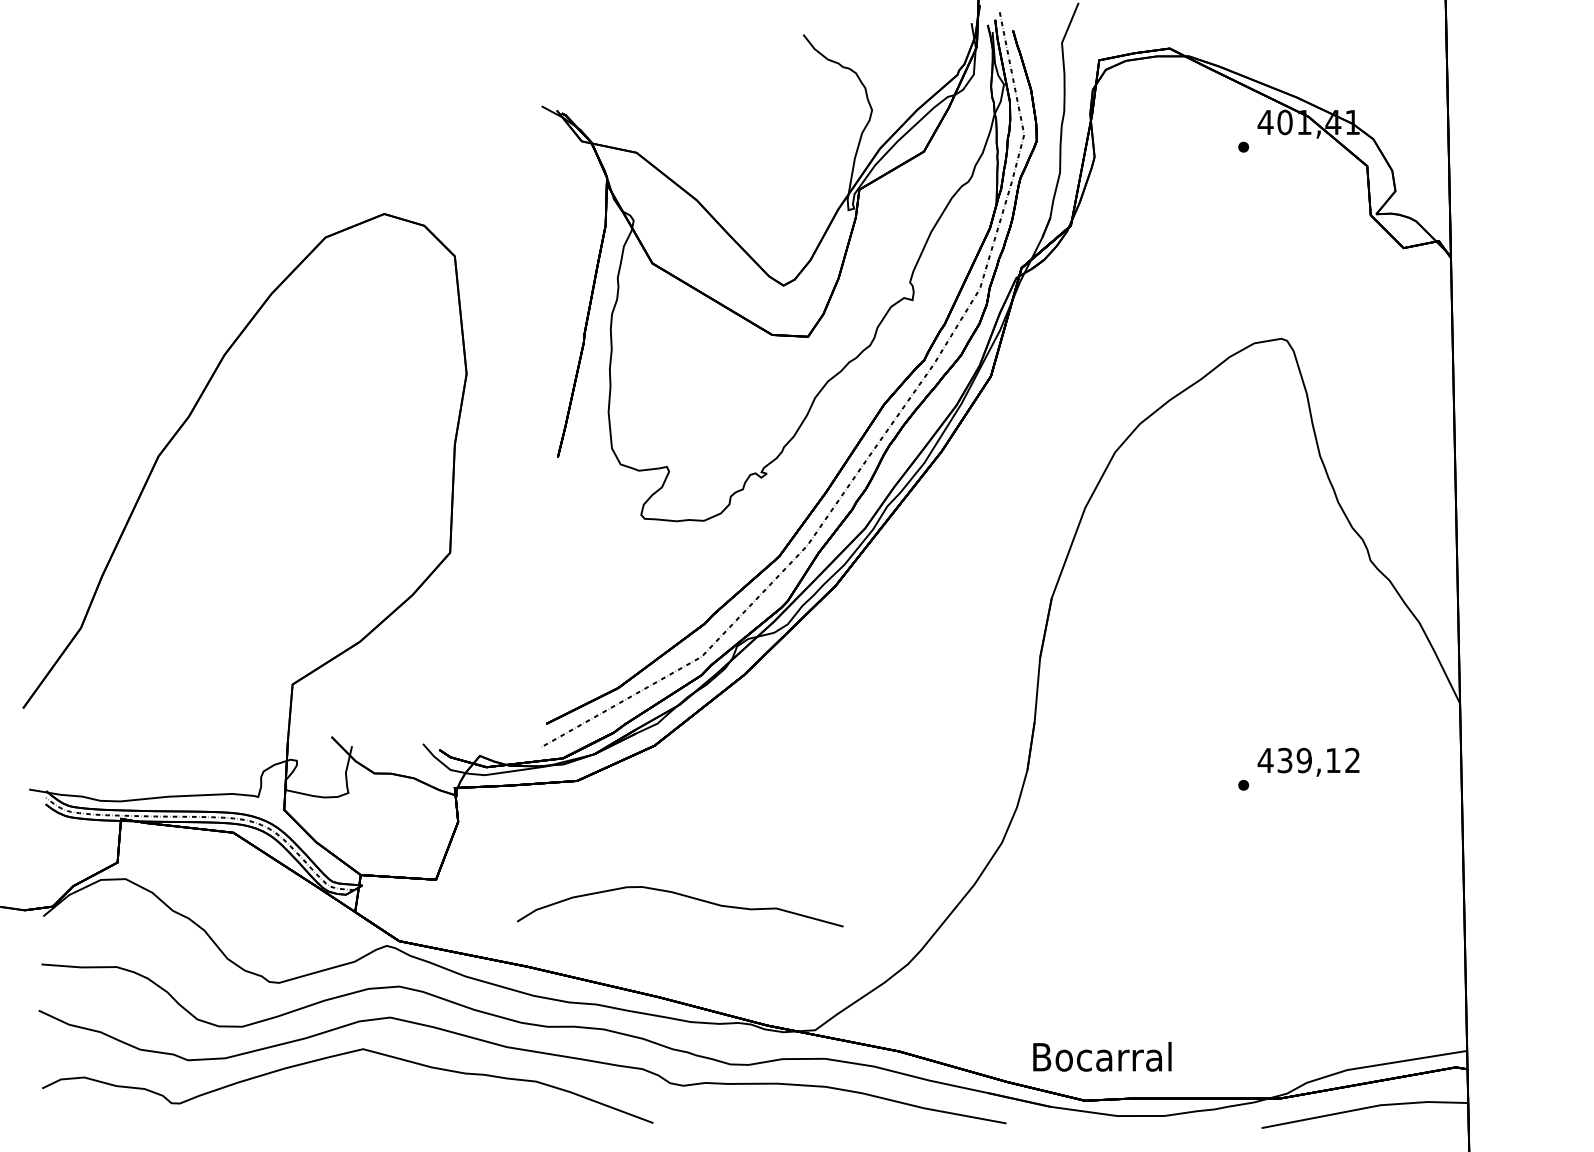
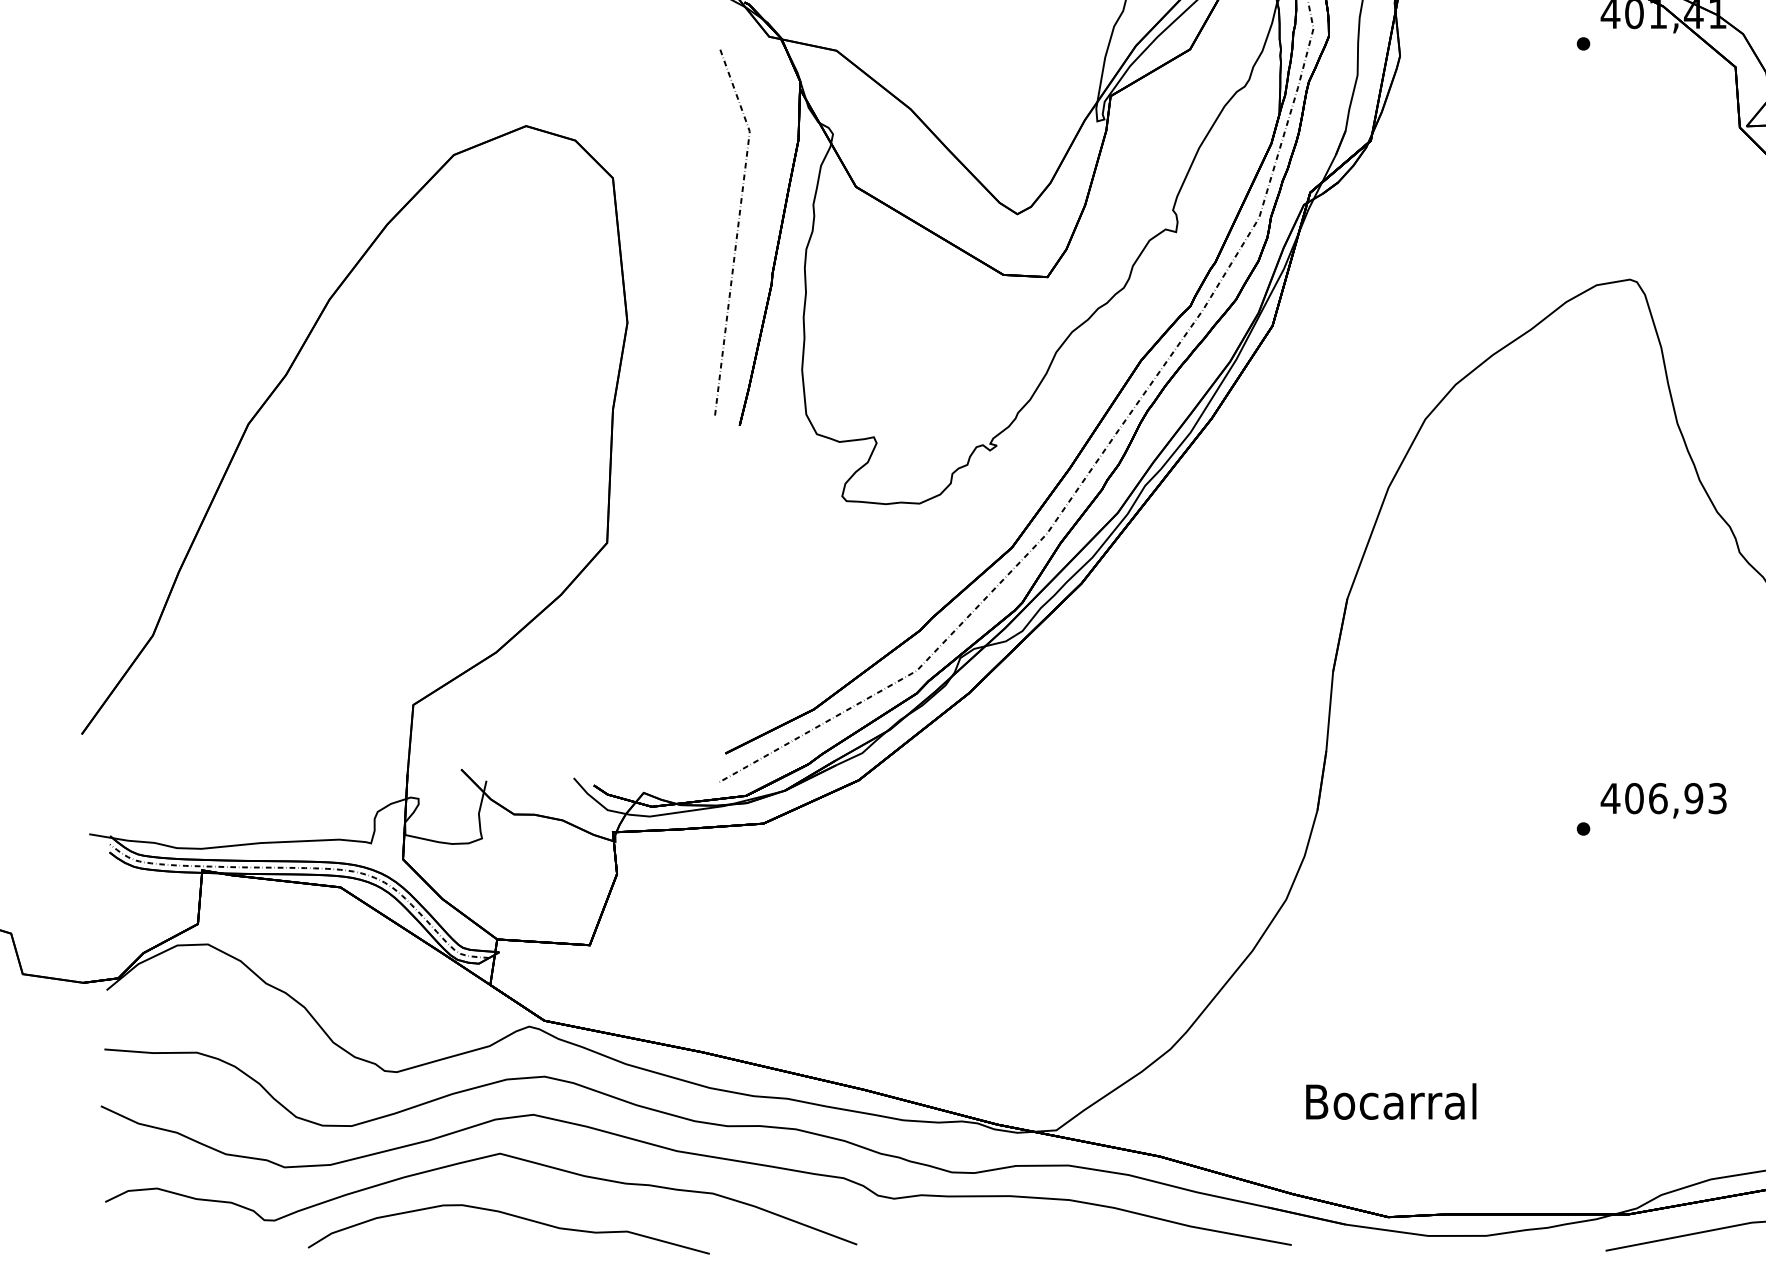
line: (554, 302) -> (735, 234), added
text: (1318, 760) -> (1675, 798), 439,12 -> 406,93
curve: (683, 896) -> (512, 1216), moved
text: (1102, 1056) -> (1391, 1101), moved

